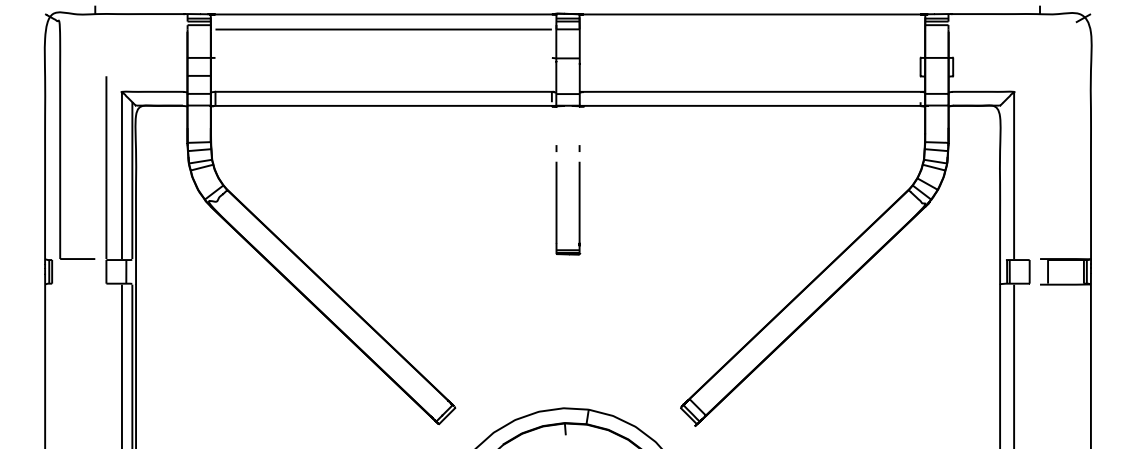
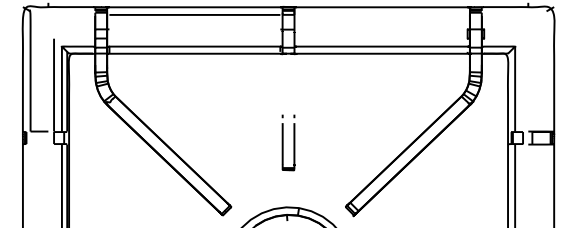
part: (567, 199) -> (288, 142), moved

